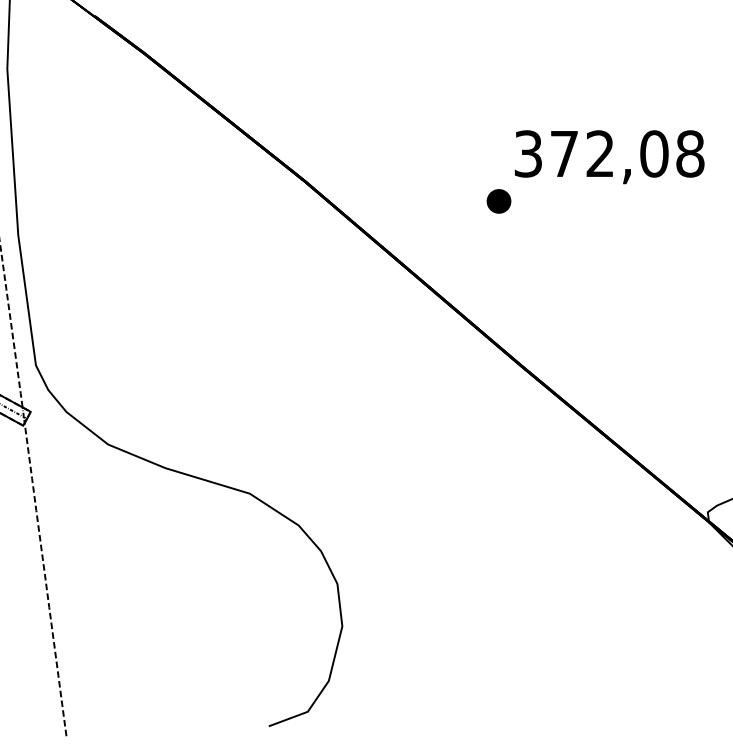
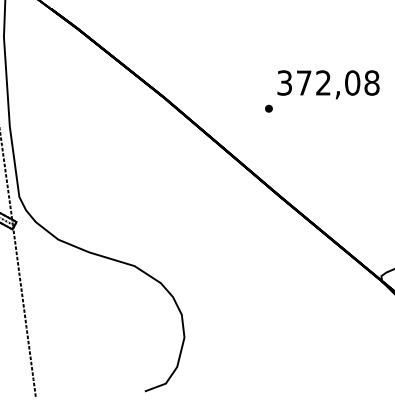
part: (498, 201) -> (268, 108), size x0.6

